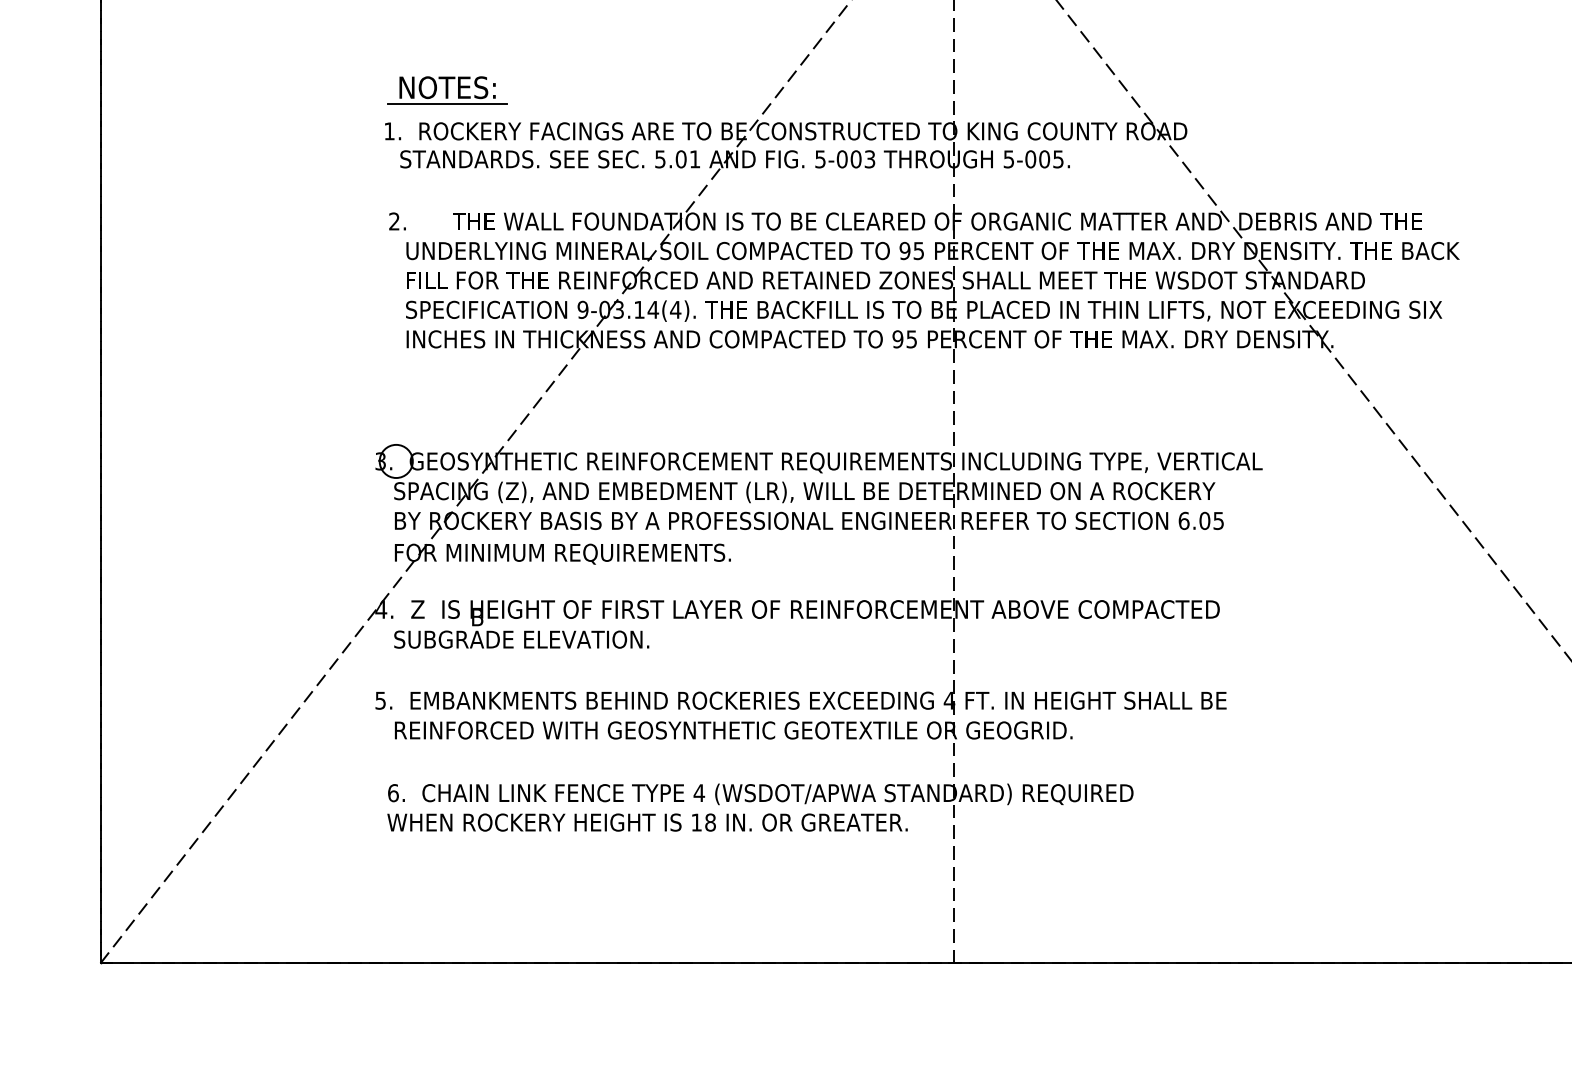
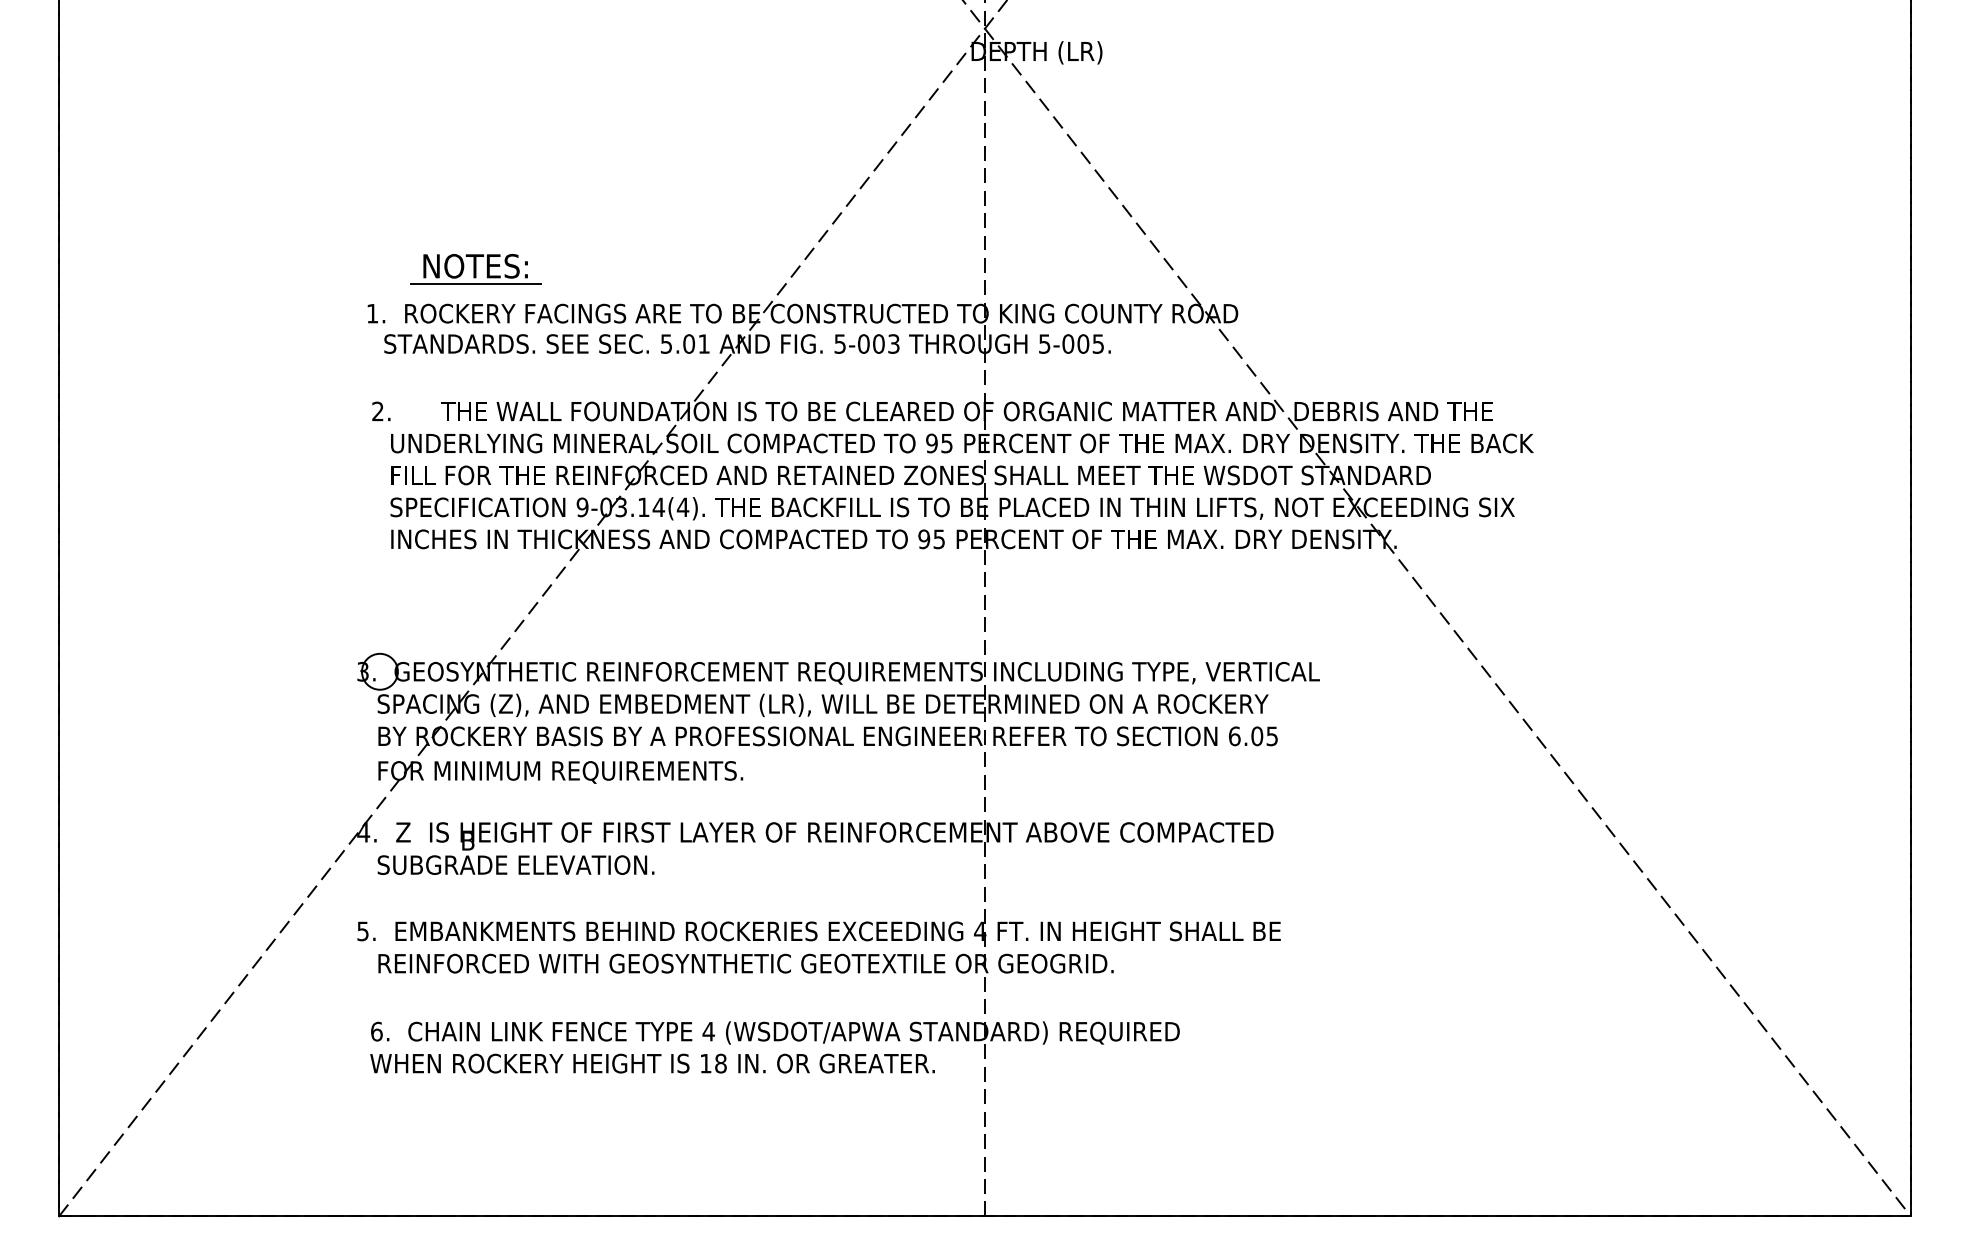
part: (447, 90) -> (475, 269), moved

